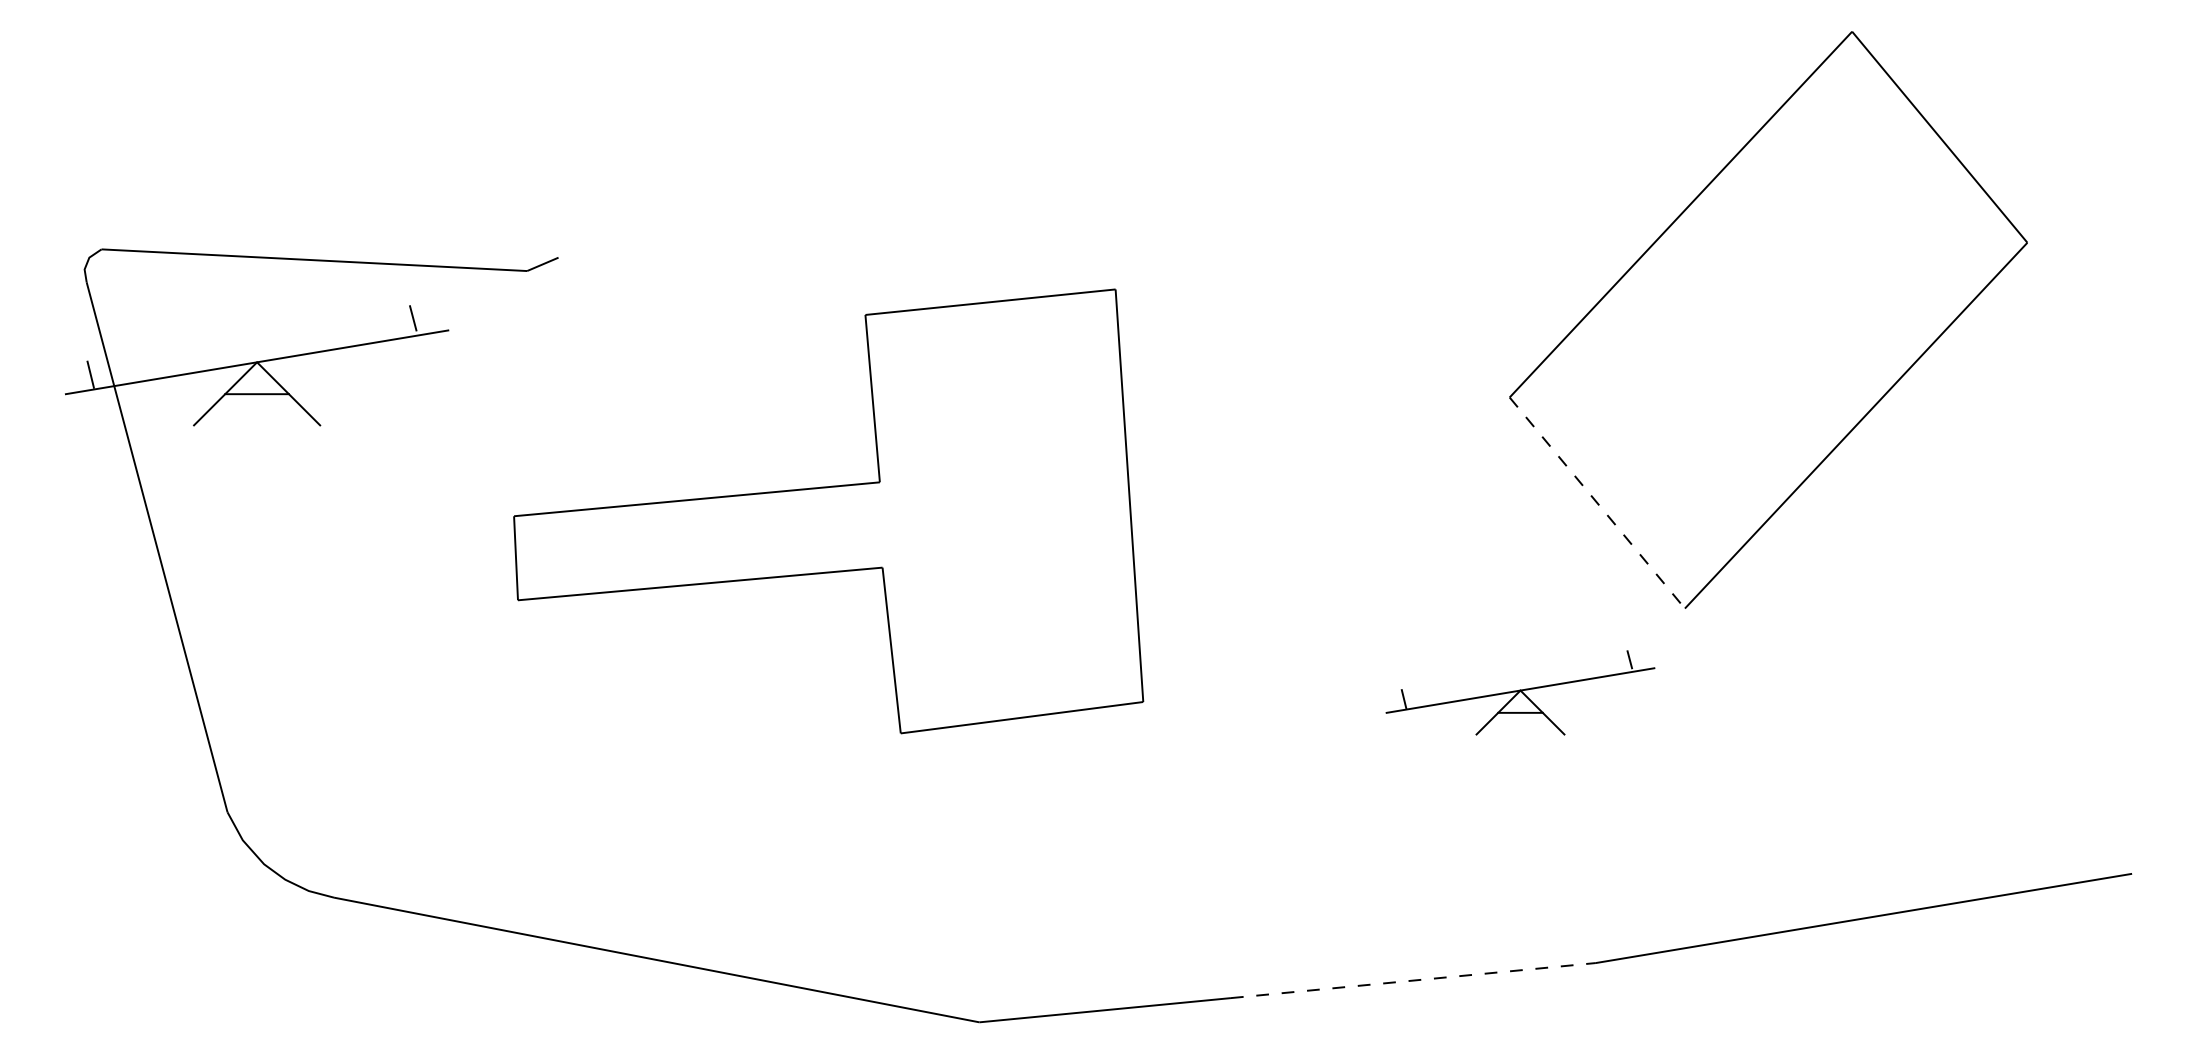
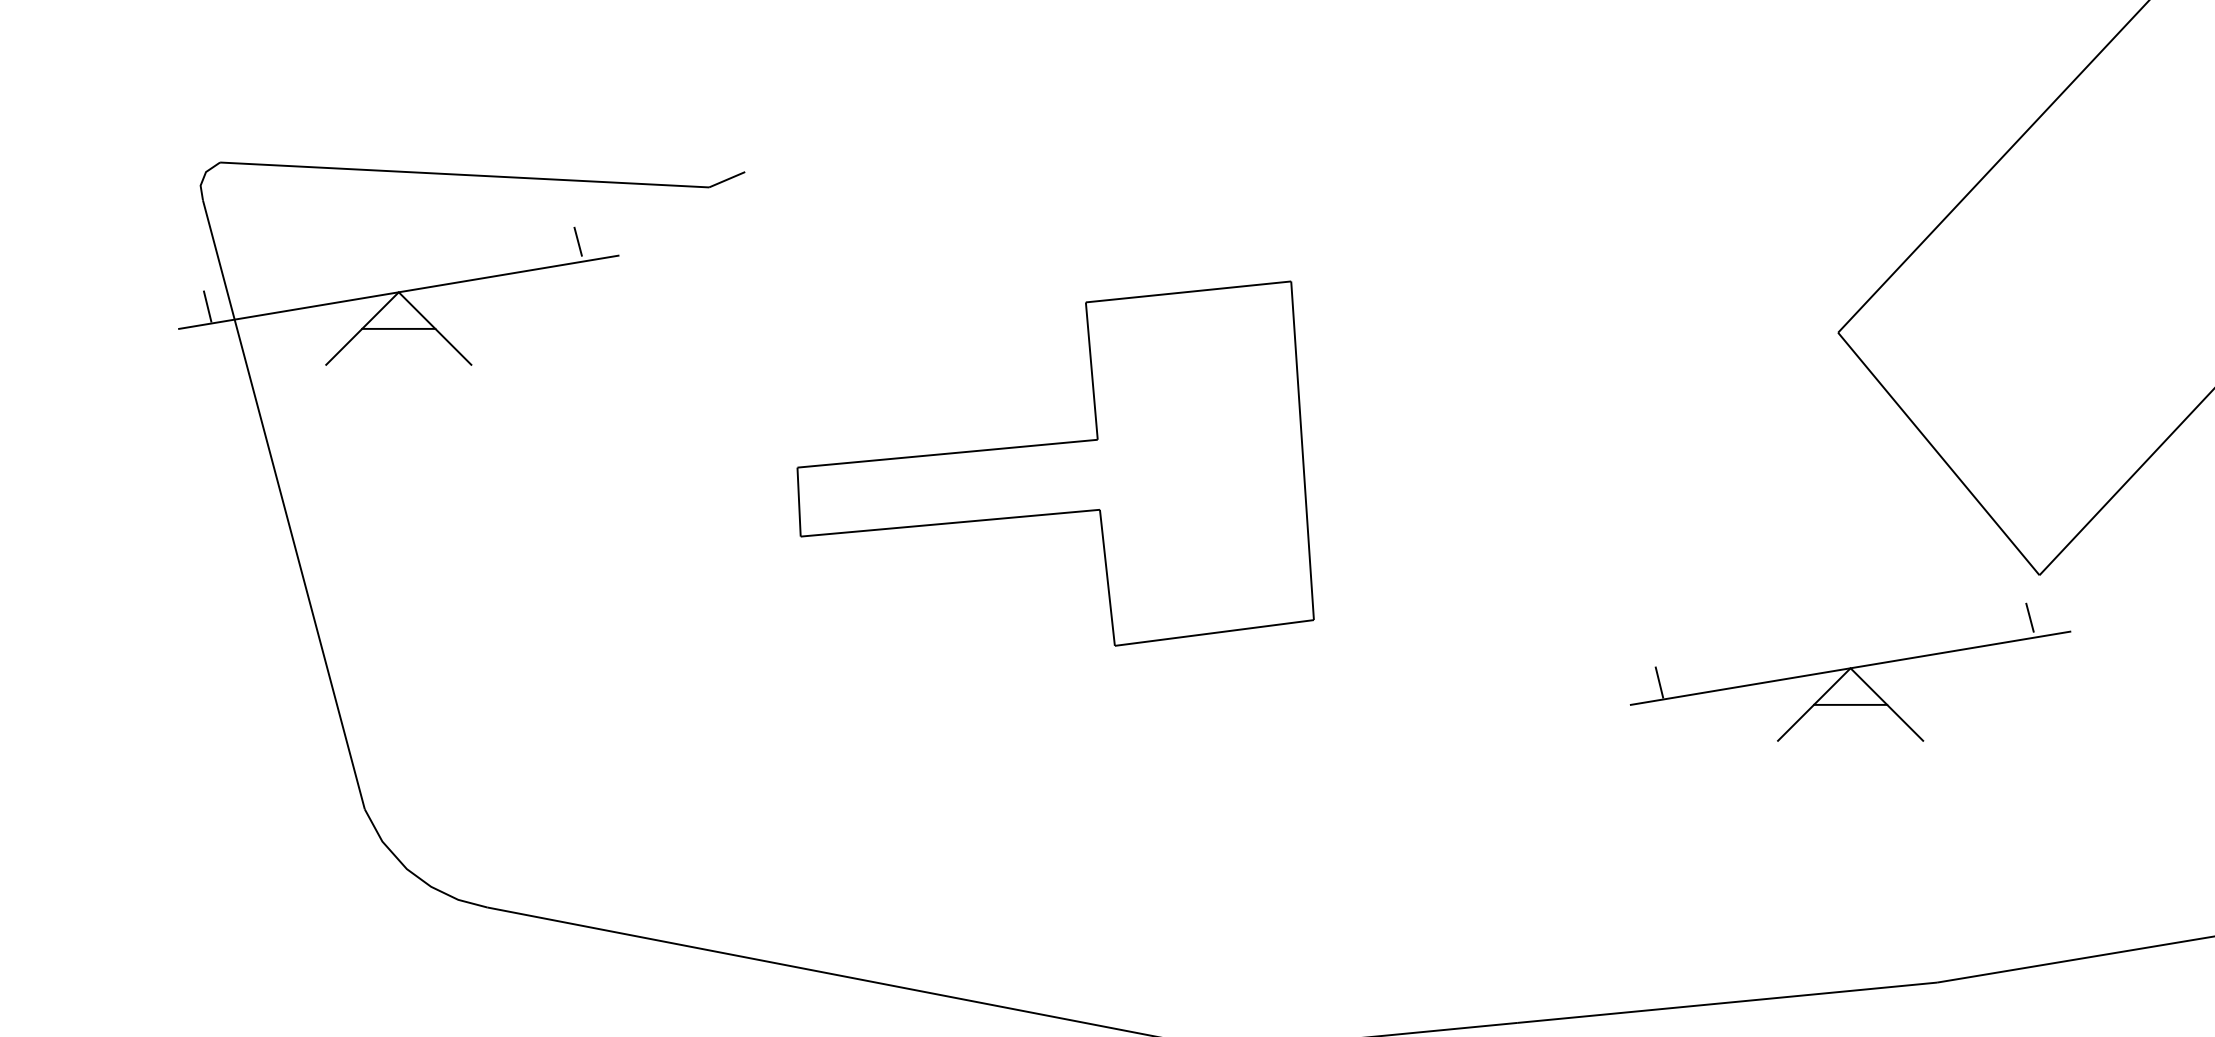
line: (1597, 503) -> (1939, 454), dashed -> solid
part: (828, 511) -> (1055, 463), size x0.71
part: (1520, 692) -> (1850, 671), size x1.43
line: (1413, 980) -> (1727, 1002), dashed -> solid

